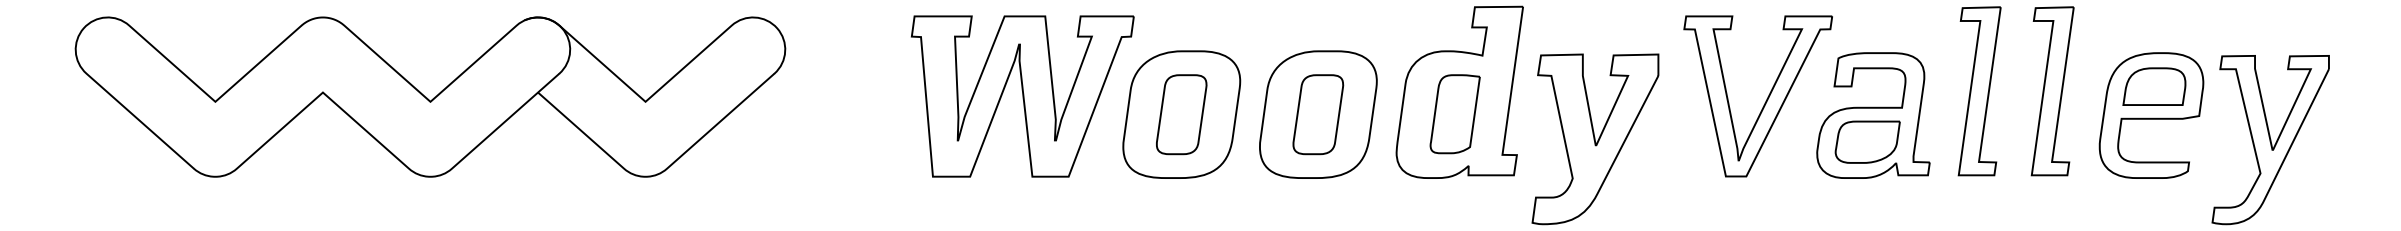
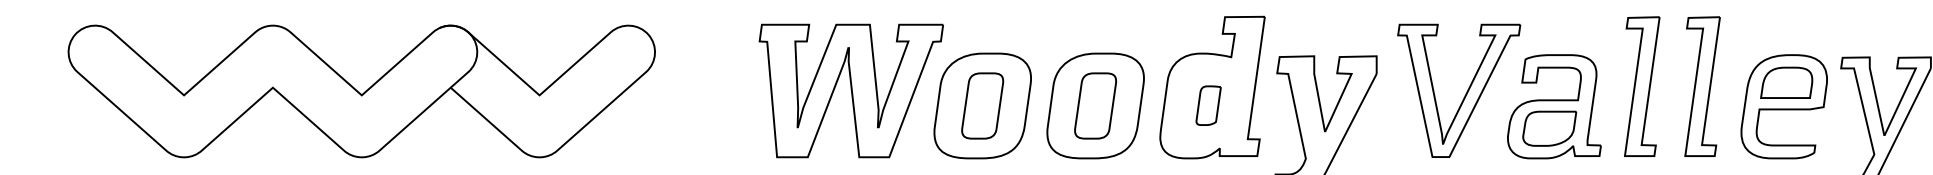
part: (1454, 114) -> (1208, 105), size x0.6

